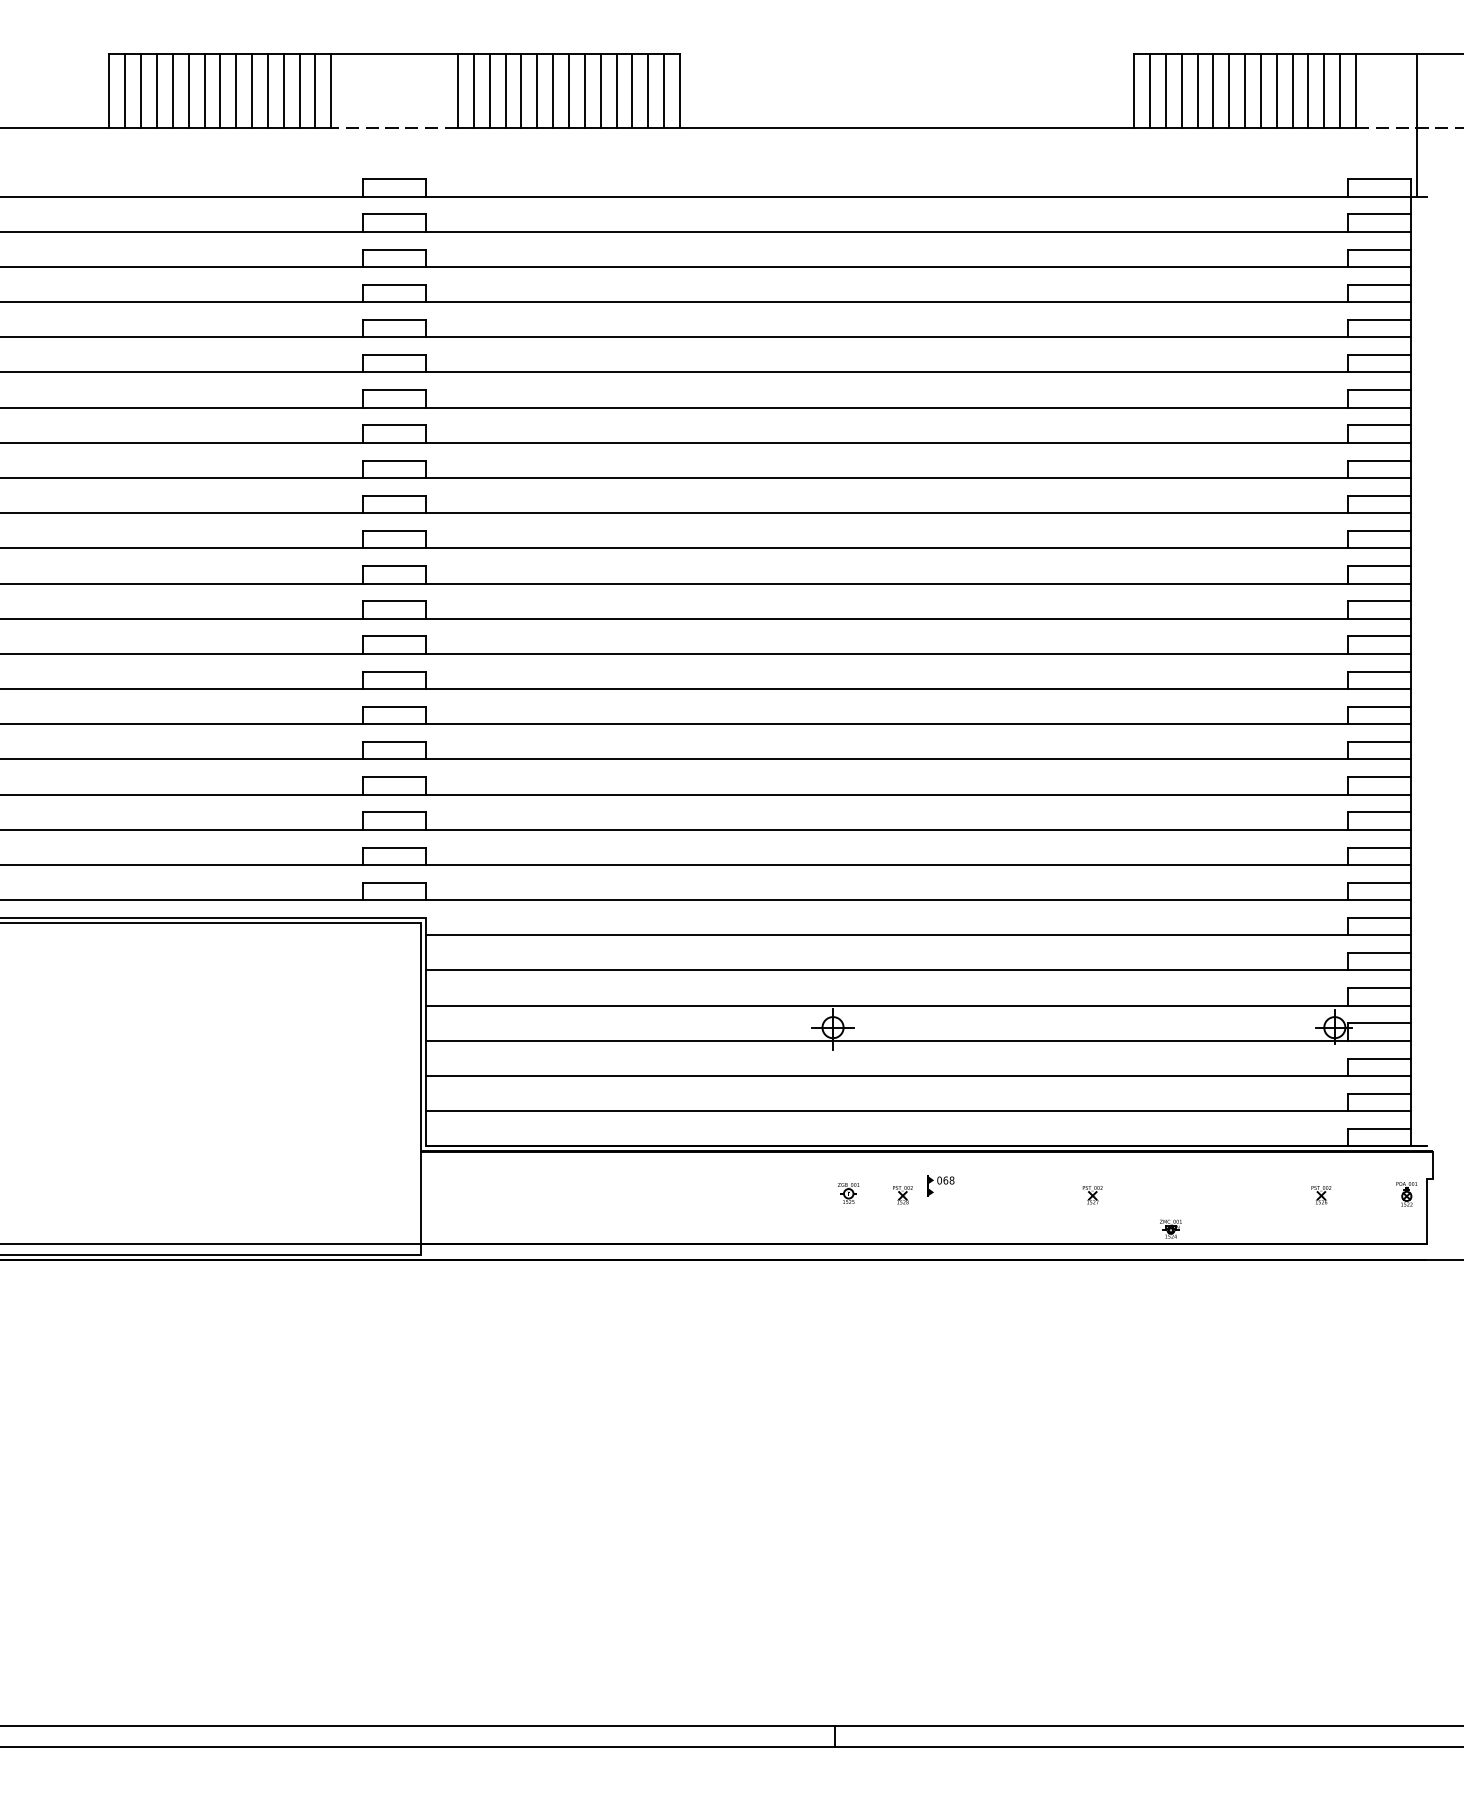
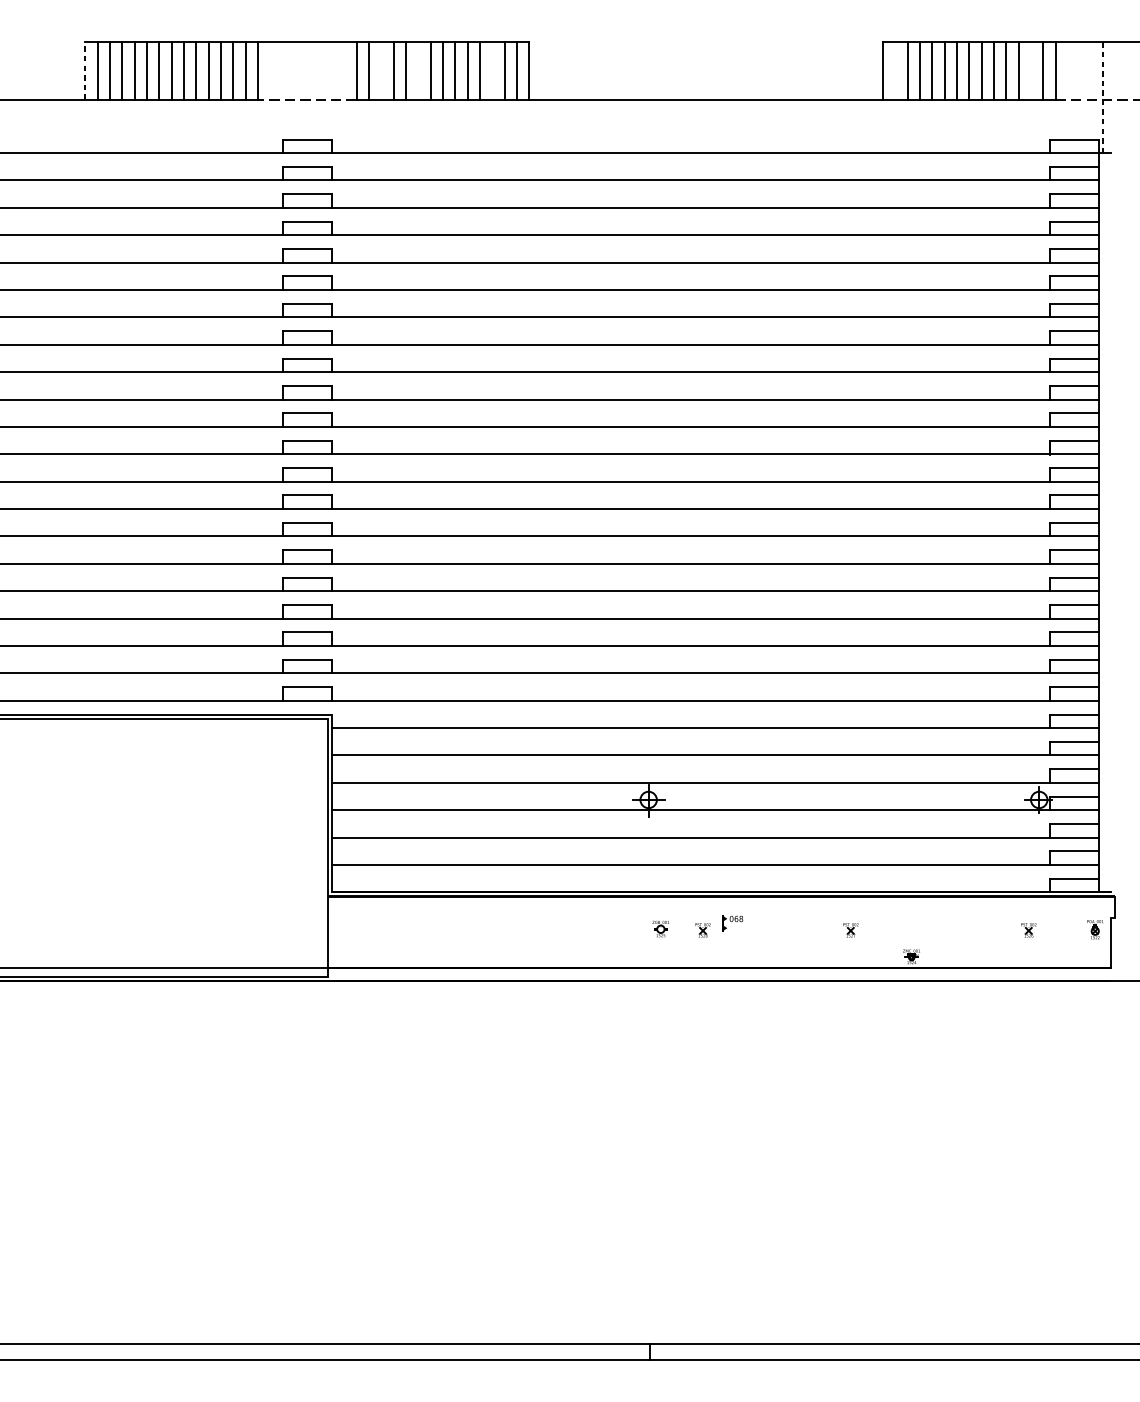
line: (109, 90) -> (85, 70), solid -> dashed
line: (489, 90) -> (381, 70), removed
line: (537, 90) -> (418, 70), removed
line: (632, 90) -> (492, 70), removed
line: (1149, 90) -> (894, 70), removed
line: (1324, 90) -> (1031, 70), removed
line: (1416, 124) -> (1102, 96), solid -> dashed

